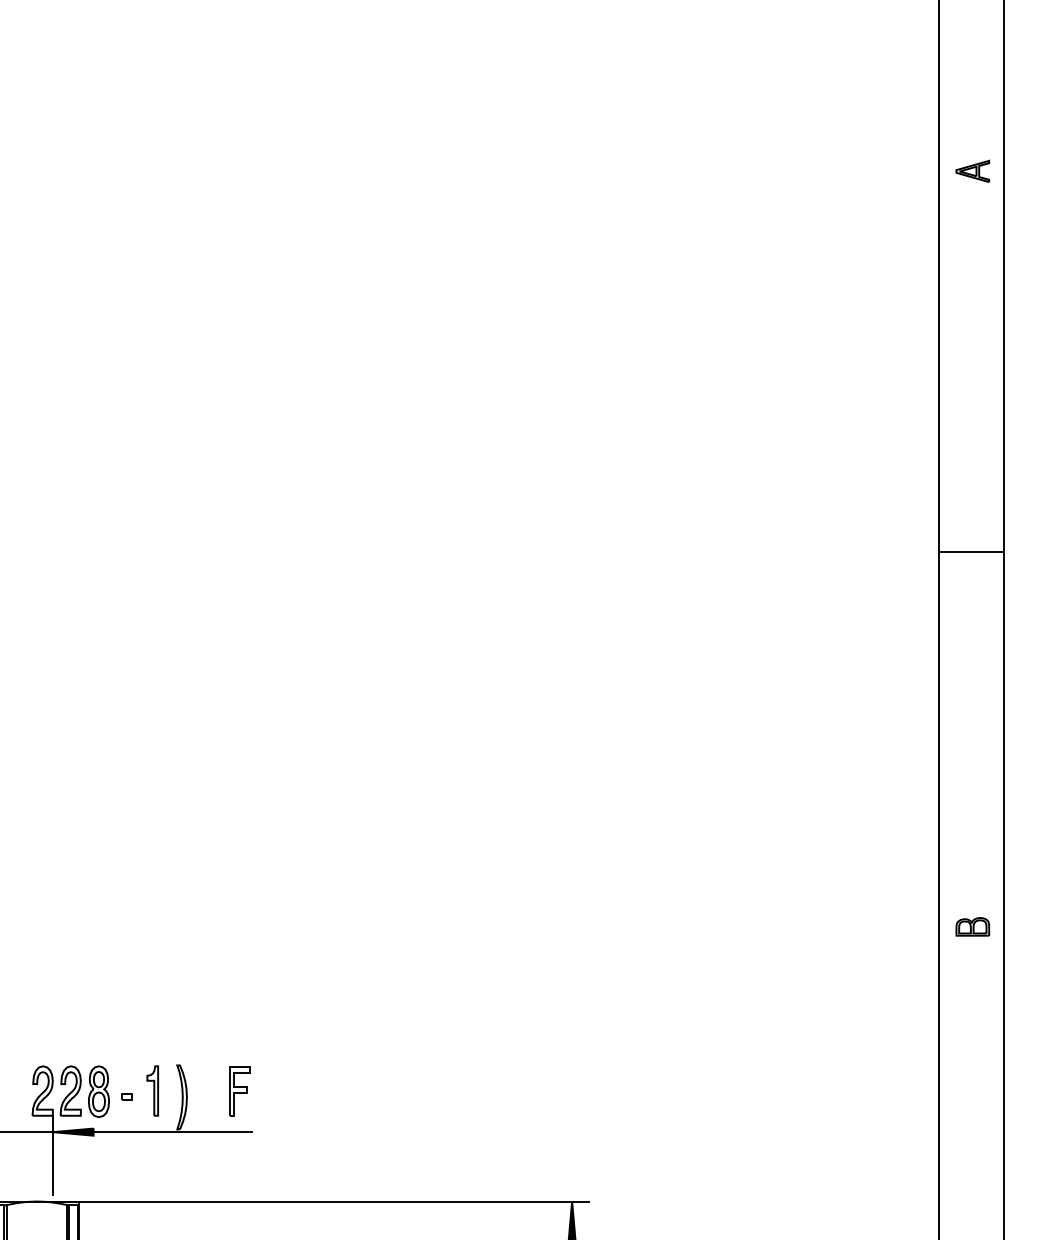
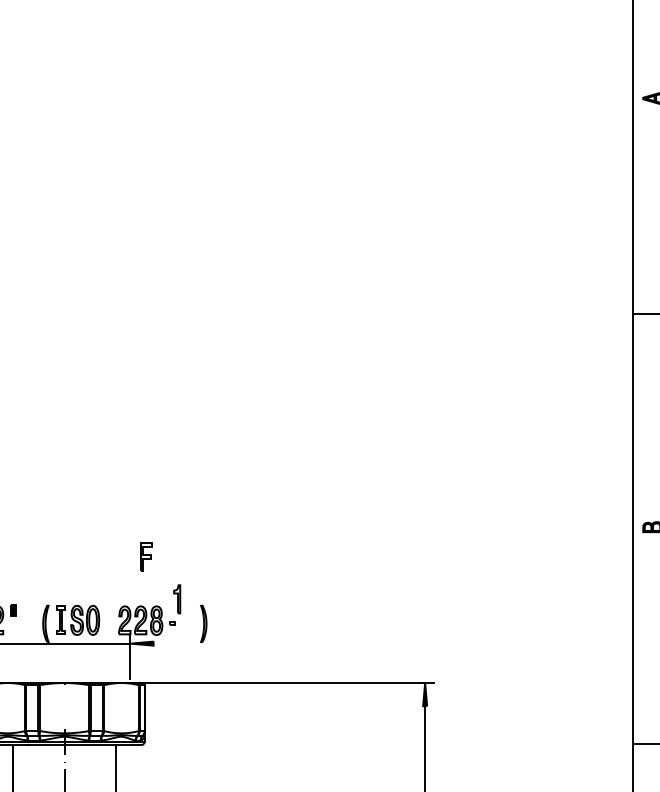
part: (239, 1089) -> (146, 556), moved
part: (153, 1091) -> (177, 599), moved
line: (172, 1131) -> (198, 643), removed

